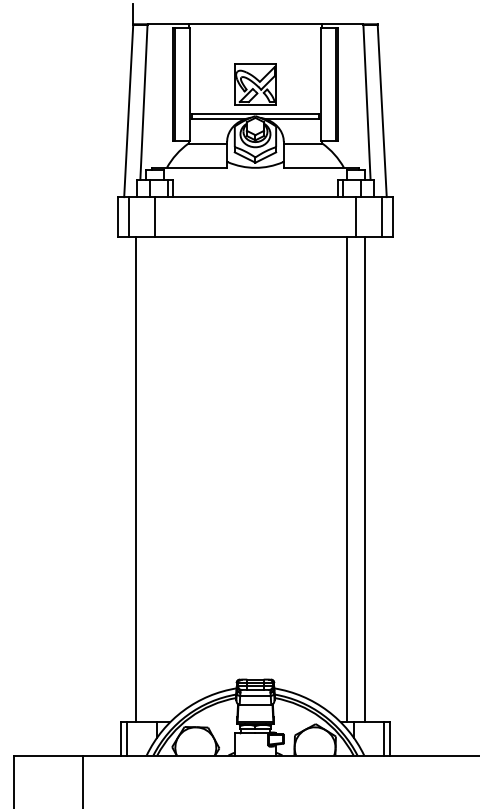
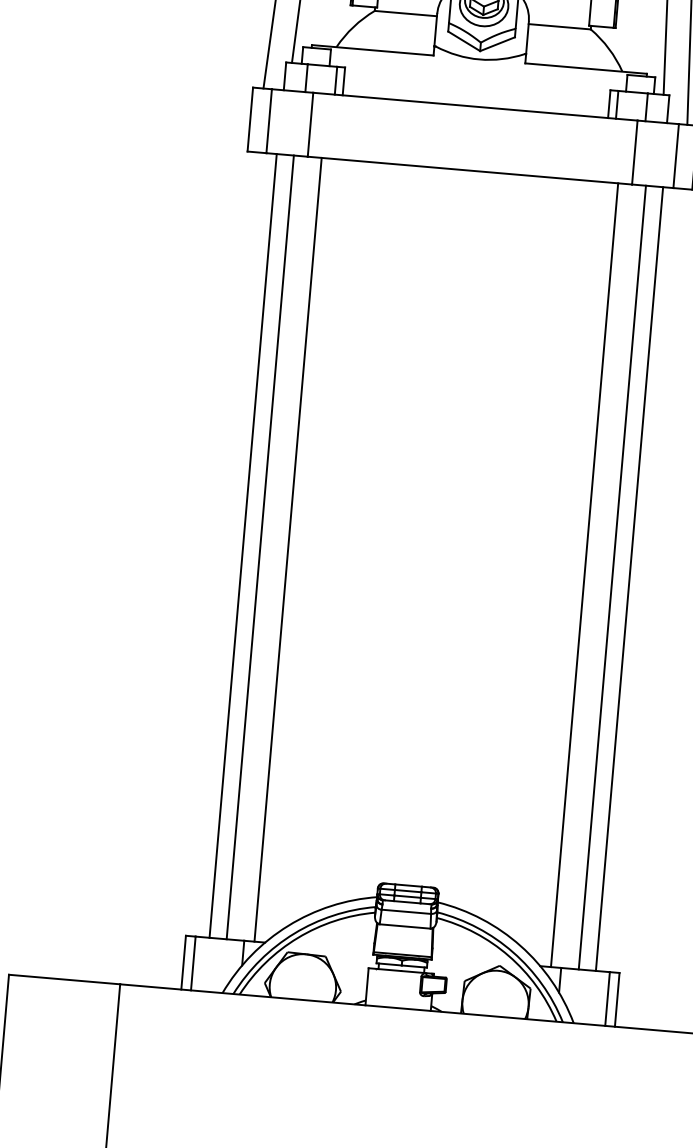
line: (146, 479) -> (260, 547), added
line: (163, 479) -> (287, 549), added
line: (375, 479) -> (630, 579), added

